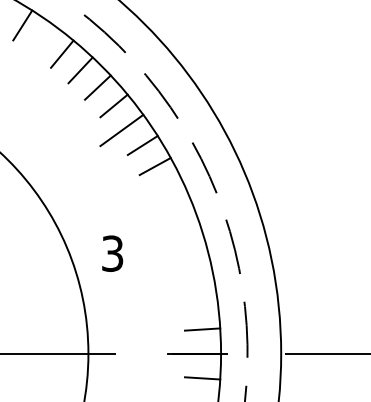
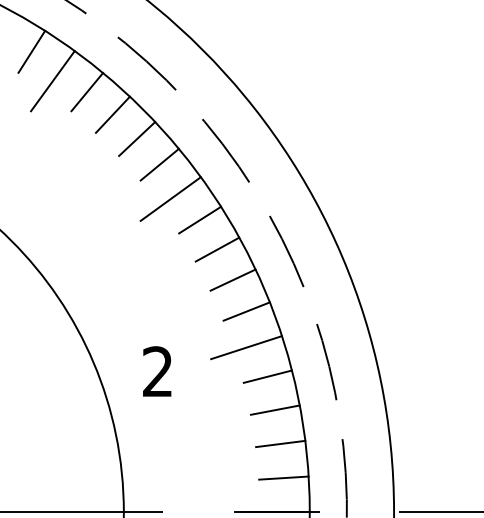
line: (37, 45) -> (52, 79), added
line: (166, 187) -> (233, 278), added
line: (175, 210) -> (245, 311), added
line: (175, 236) -> (245, 347), added
text: (112, 253) -> (157, 371), 3 -> 2
line: (191, 256) -> (268, 375), added
line: (196, 280) -> (275, 409), added
line: (199, 304) -> (279, 443), added

